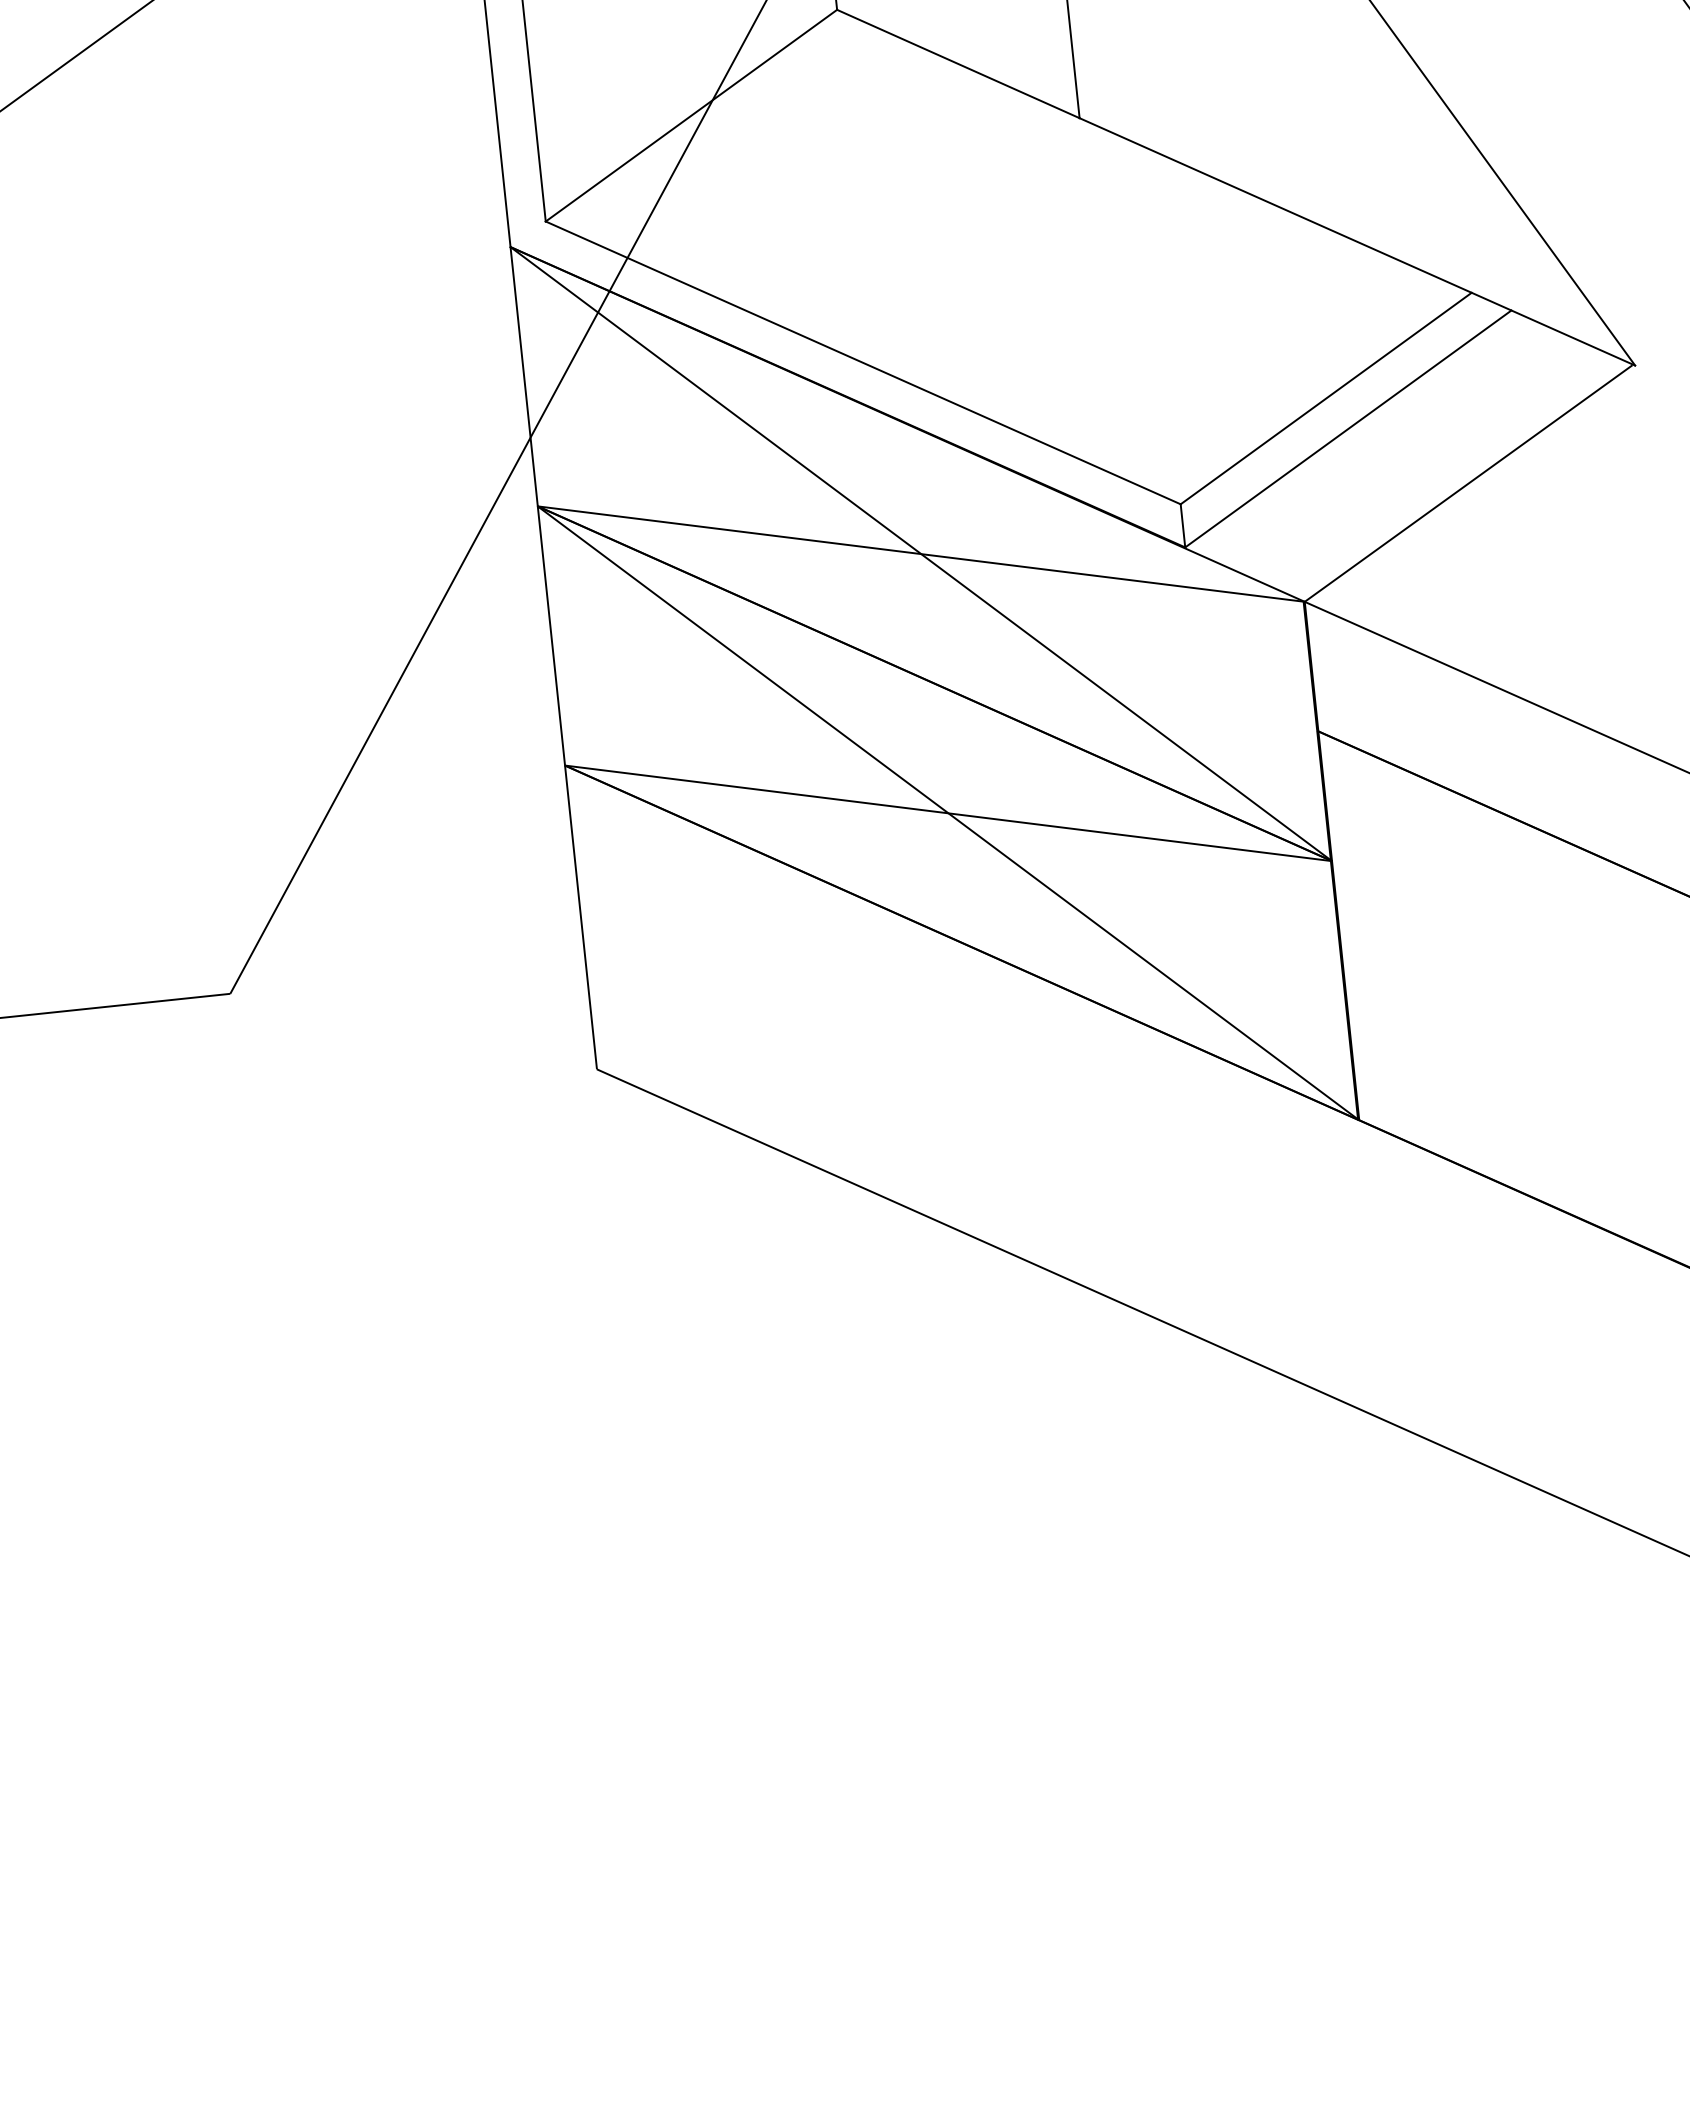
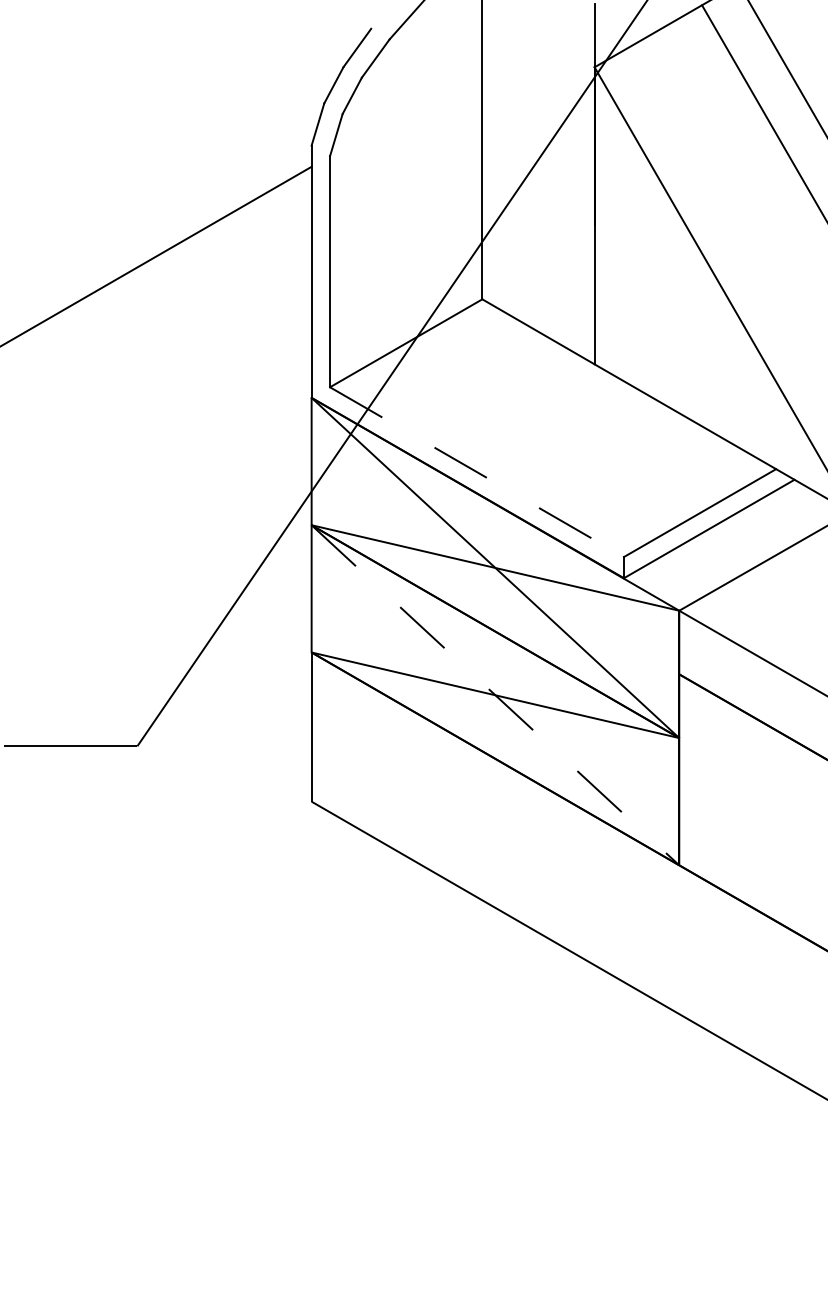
line: (864, 363) -> (477, 472), solid -> dashed
line: (948, 813) -> (495, 695), solid -> dashed

